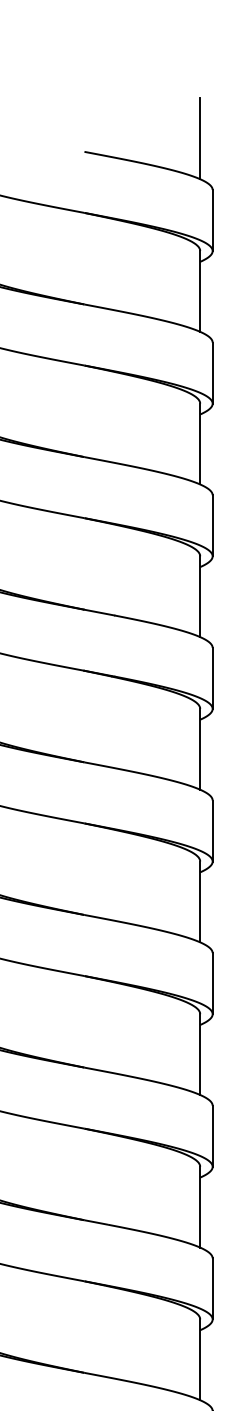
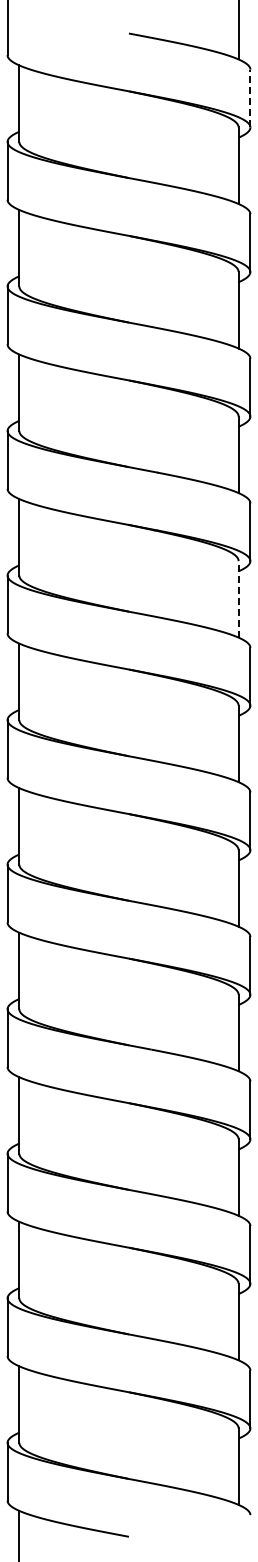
line: (212, 220) -> (250, 98), solid -> dashed
line: (200, 748) -> (238, 598), solid -> dashed

